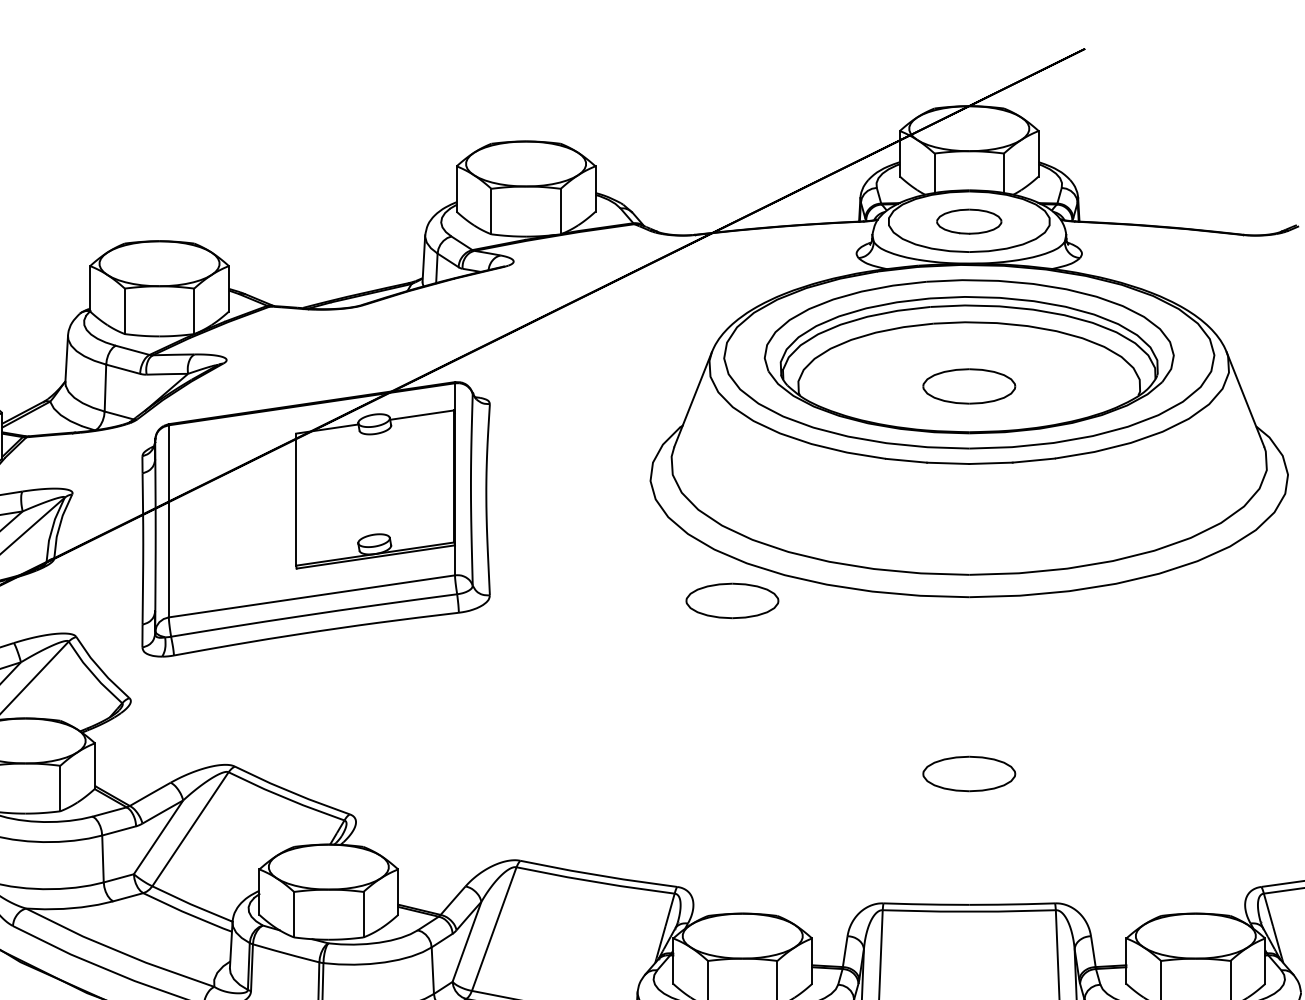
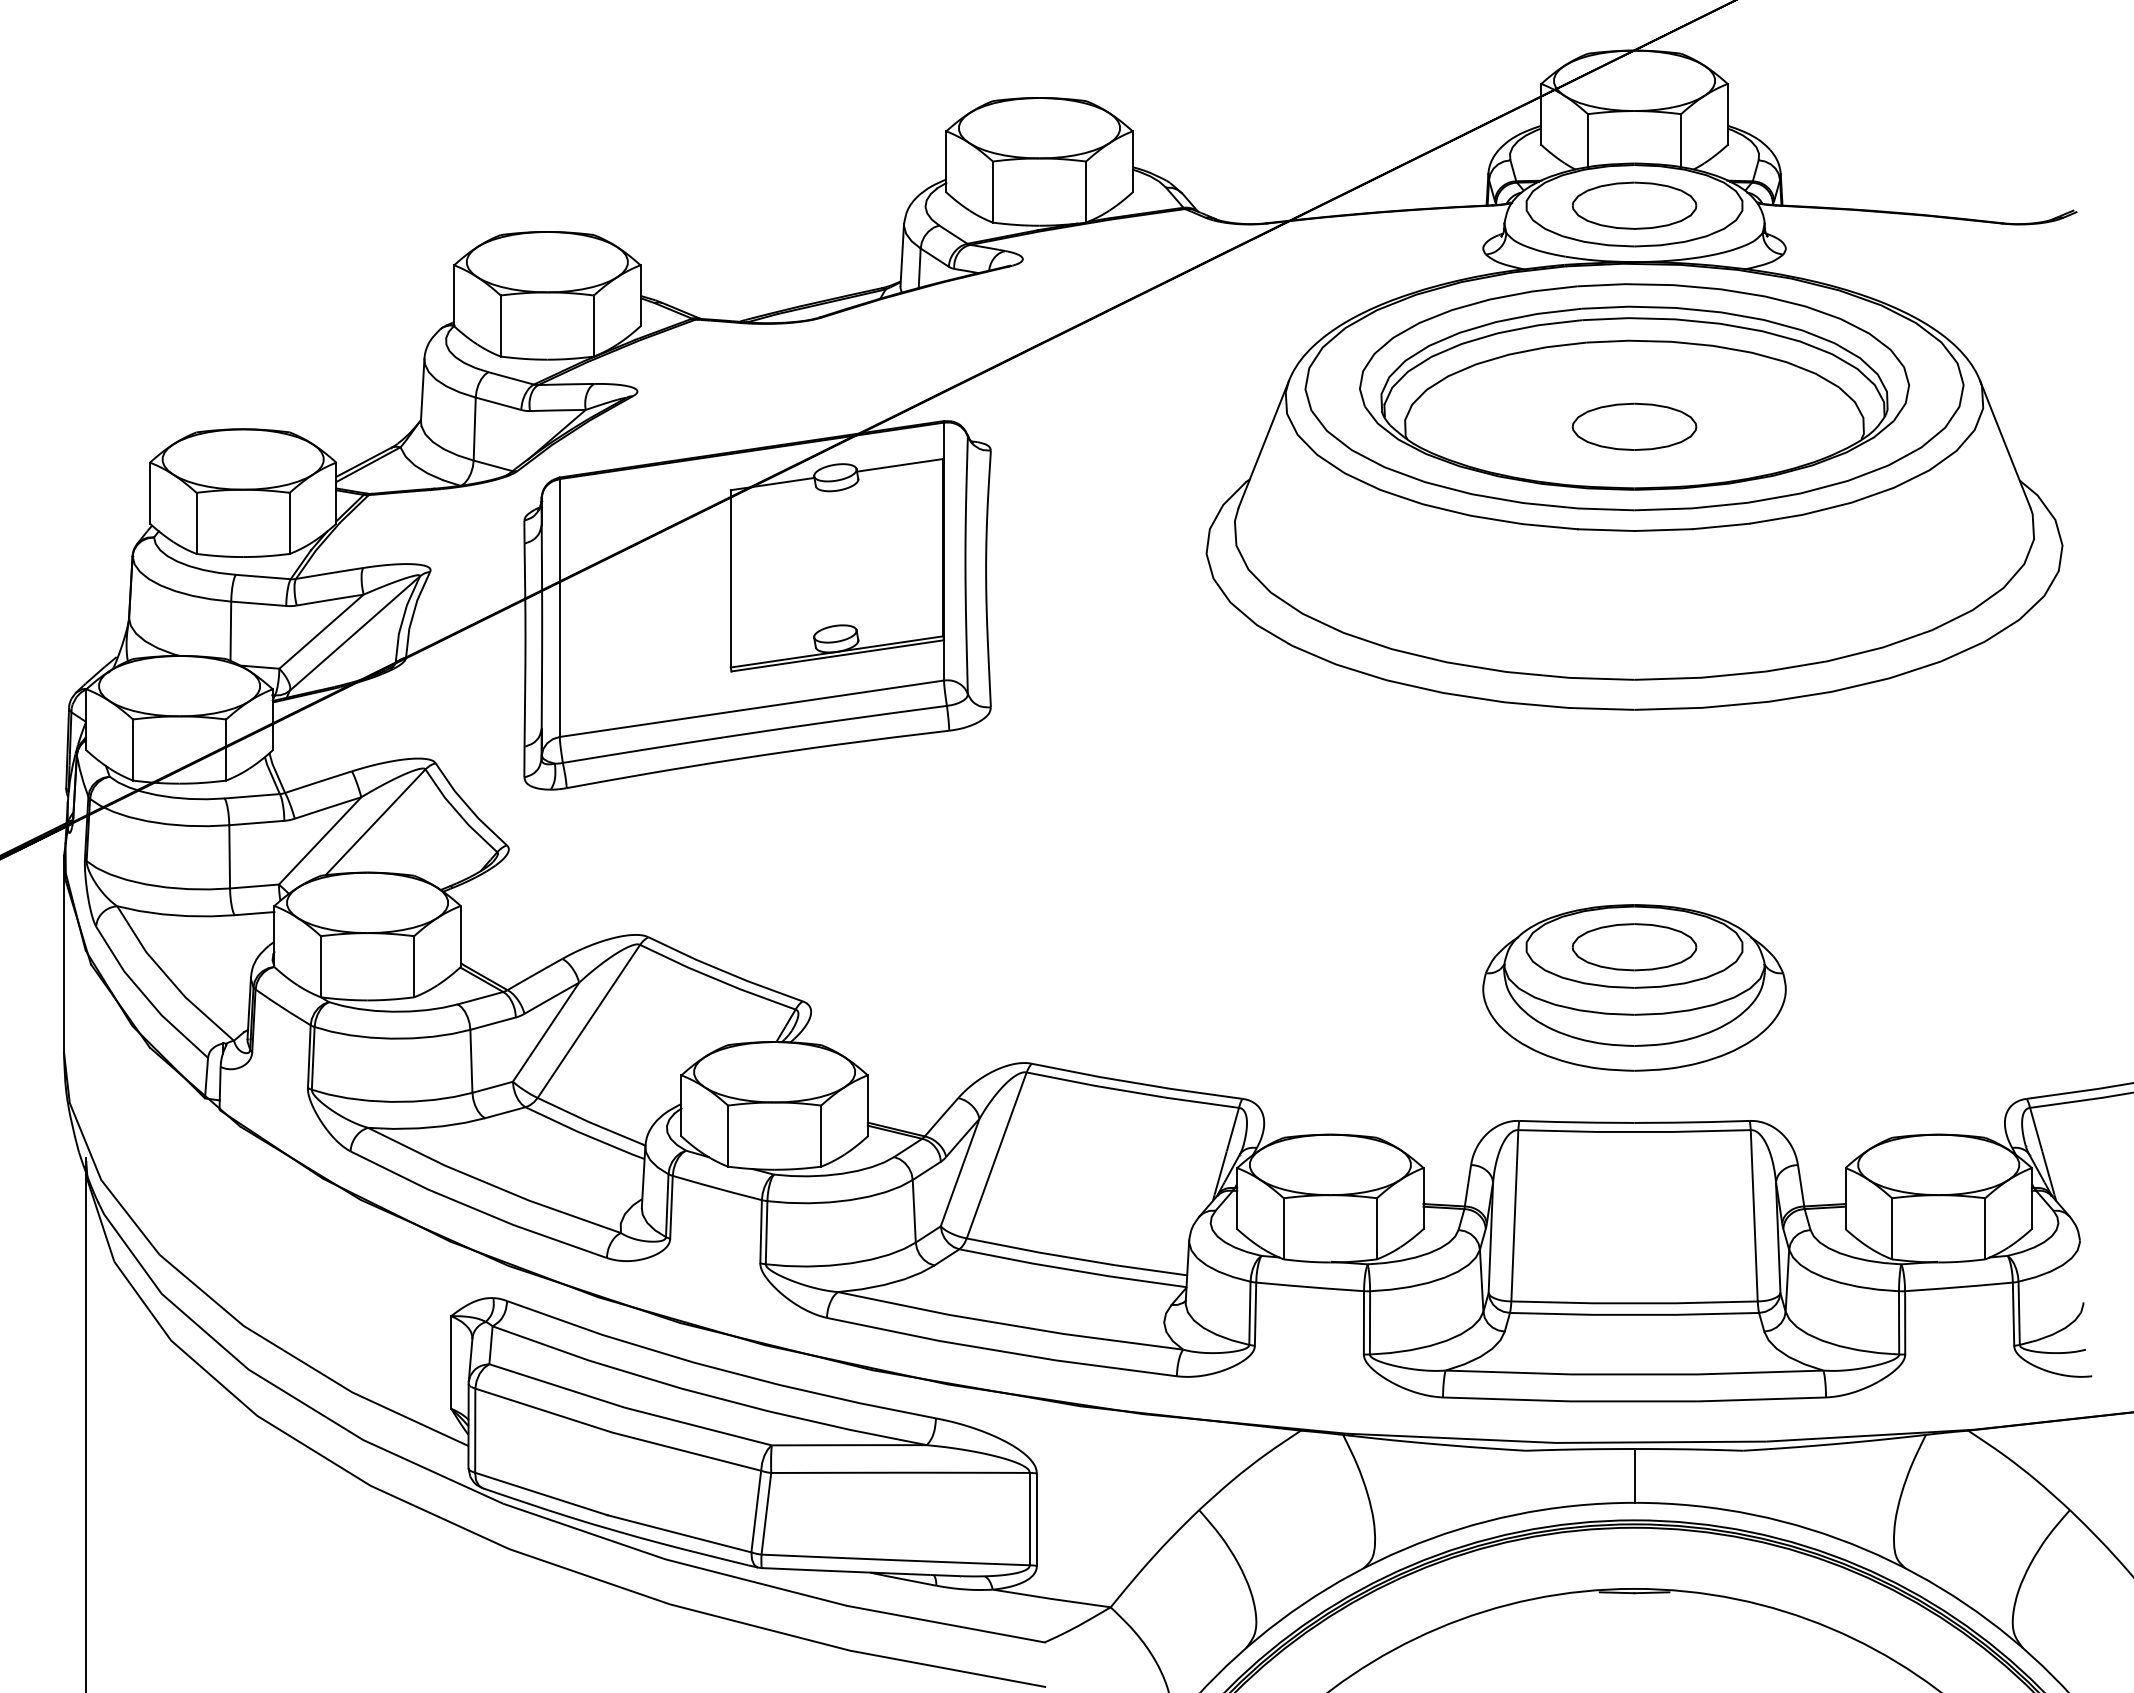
part: (969, 221) -> (1634, 205), size x1.43
part: (732, 600) -> (1316, 714), removed
part: (969, 803) -> (1634, 987), added

